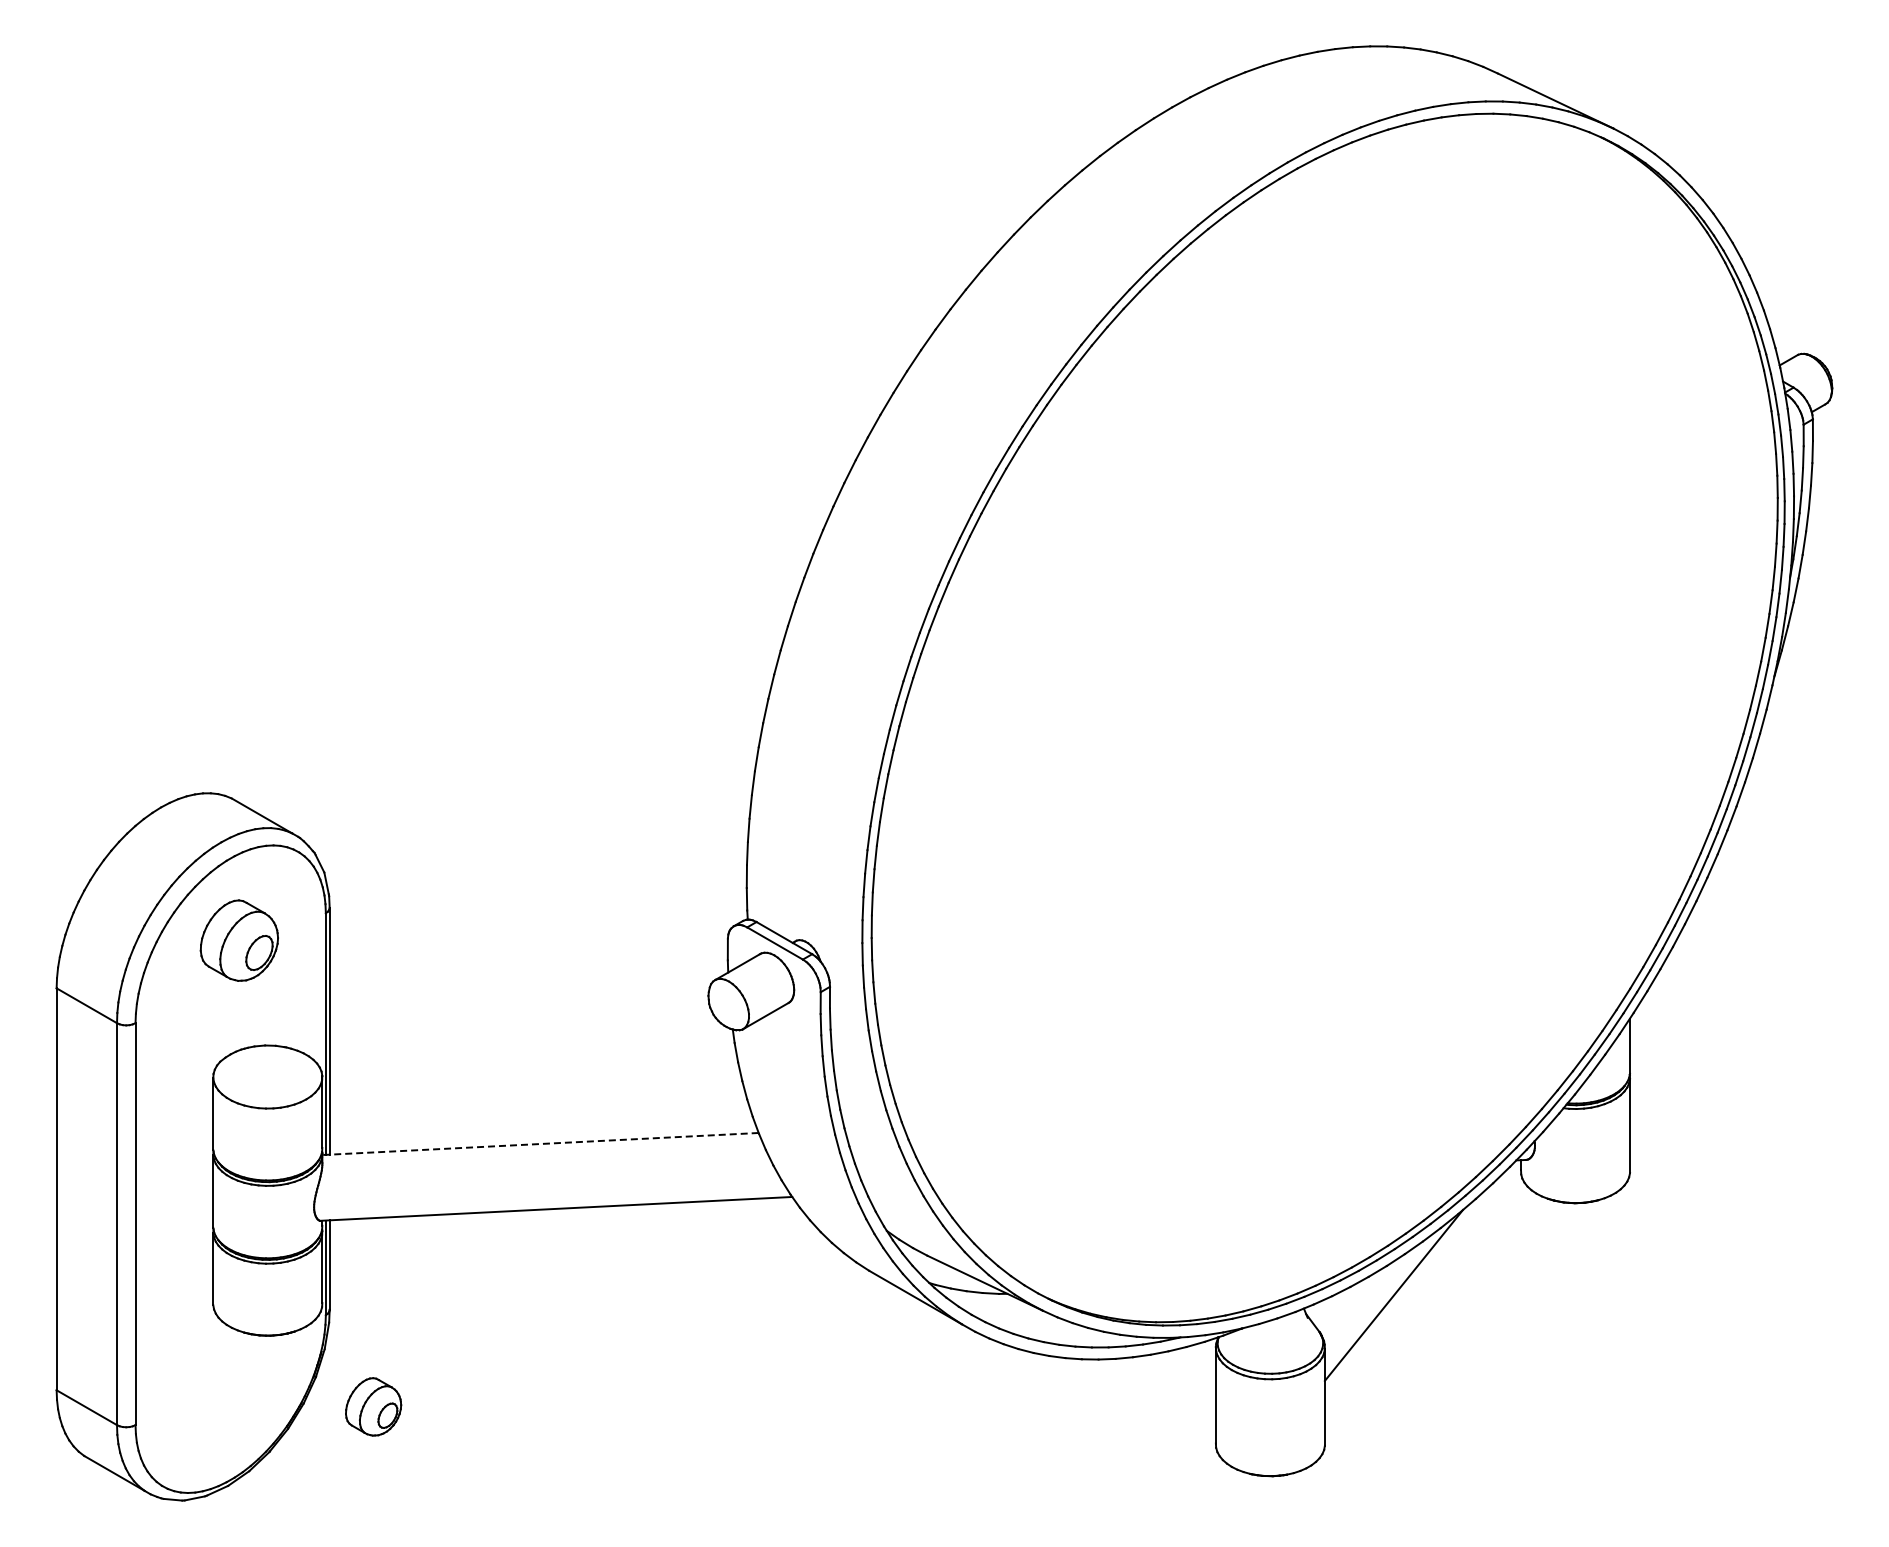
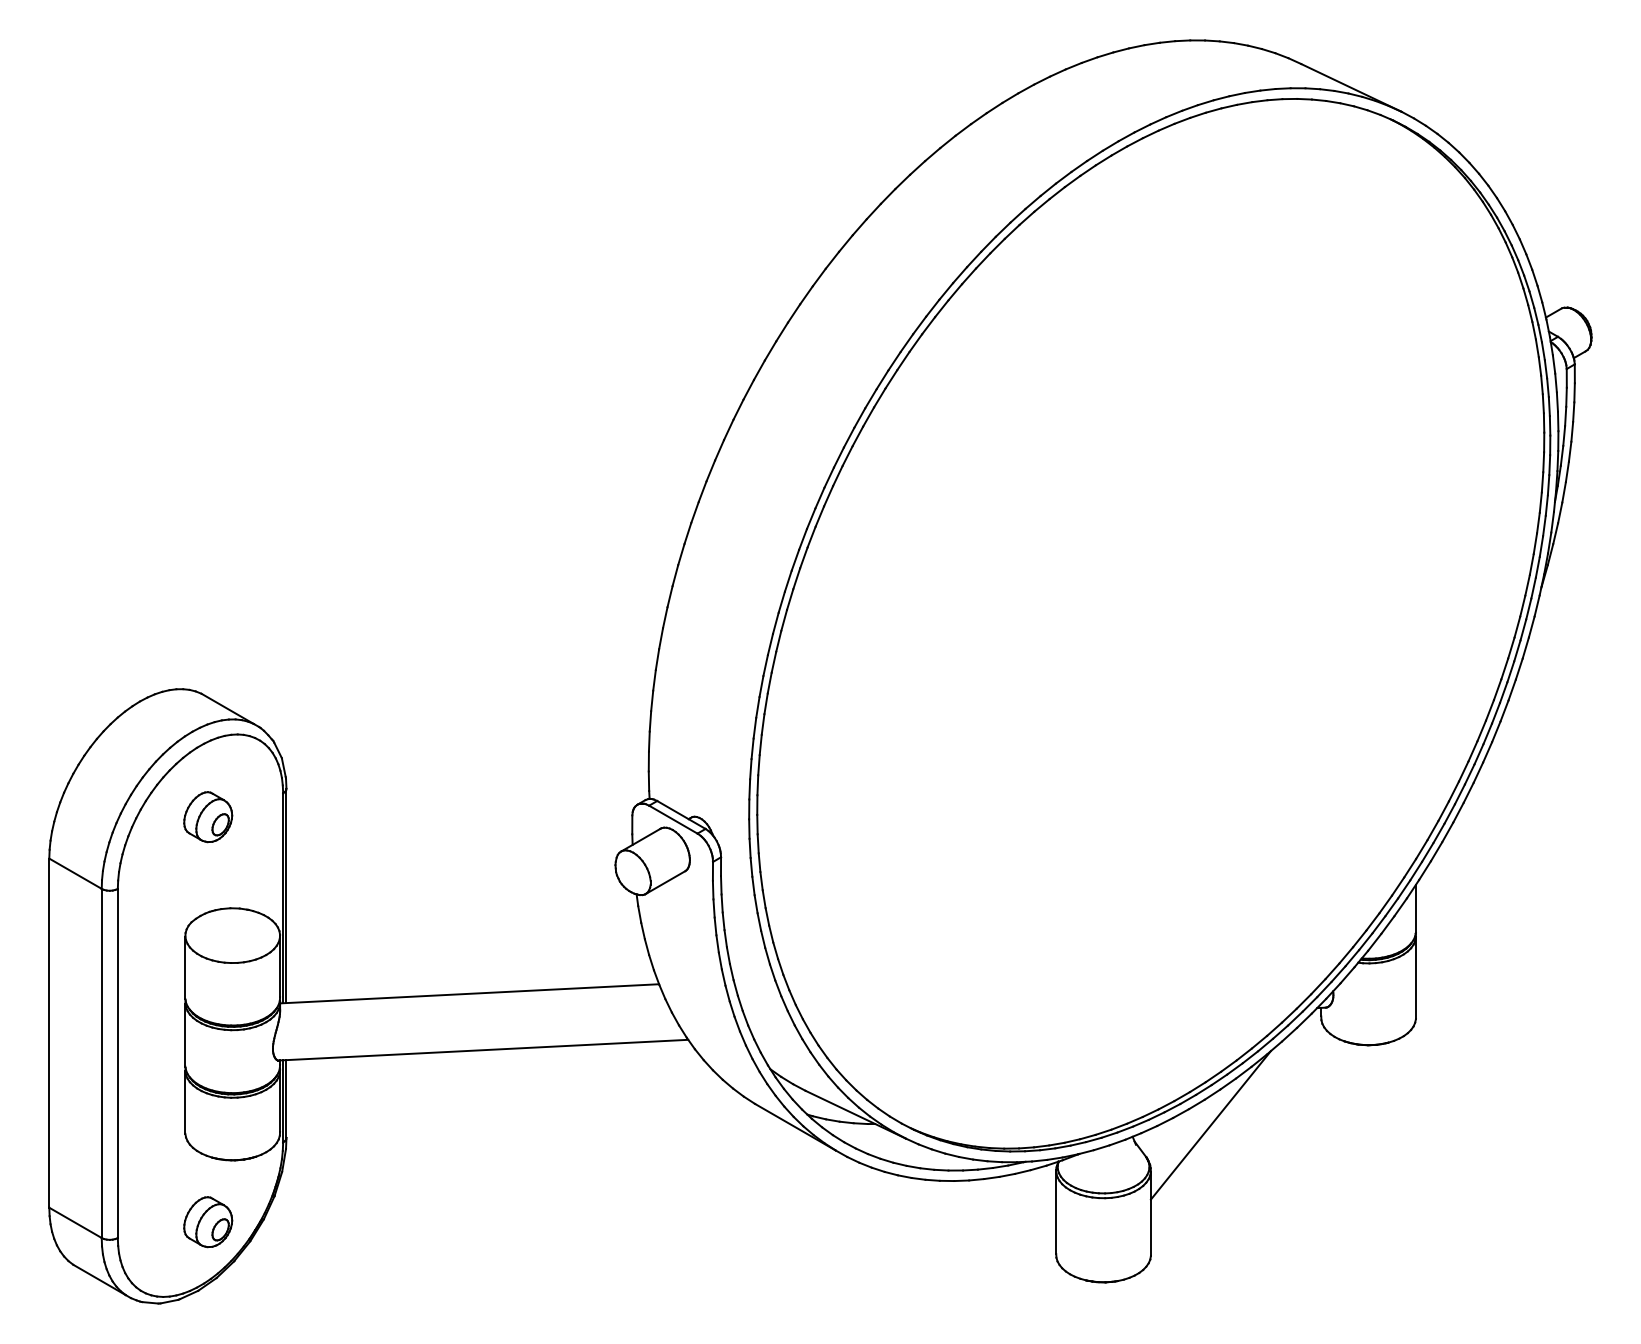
part: (239, 940) -> (208, 817), size x0.71
line: (540, 1144) -> (469, 994), dashed -> solid
part: (373, 1406) -> (208, 1221), moved

